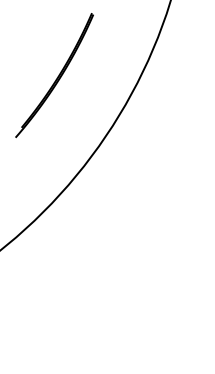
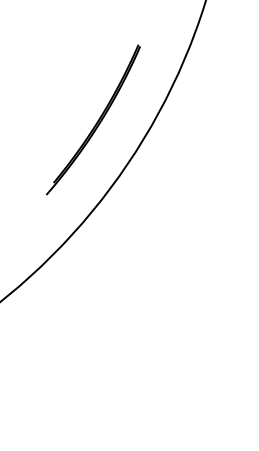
part: (54, 75) -> (93, 119), moved

